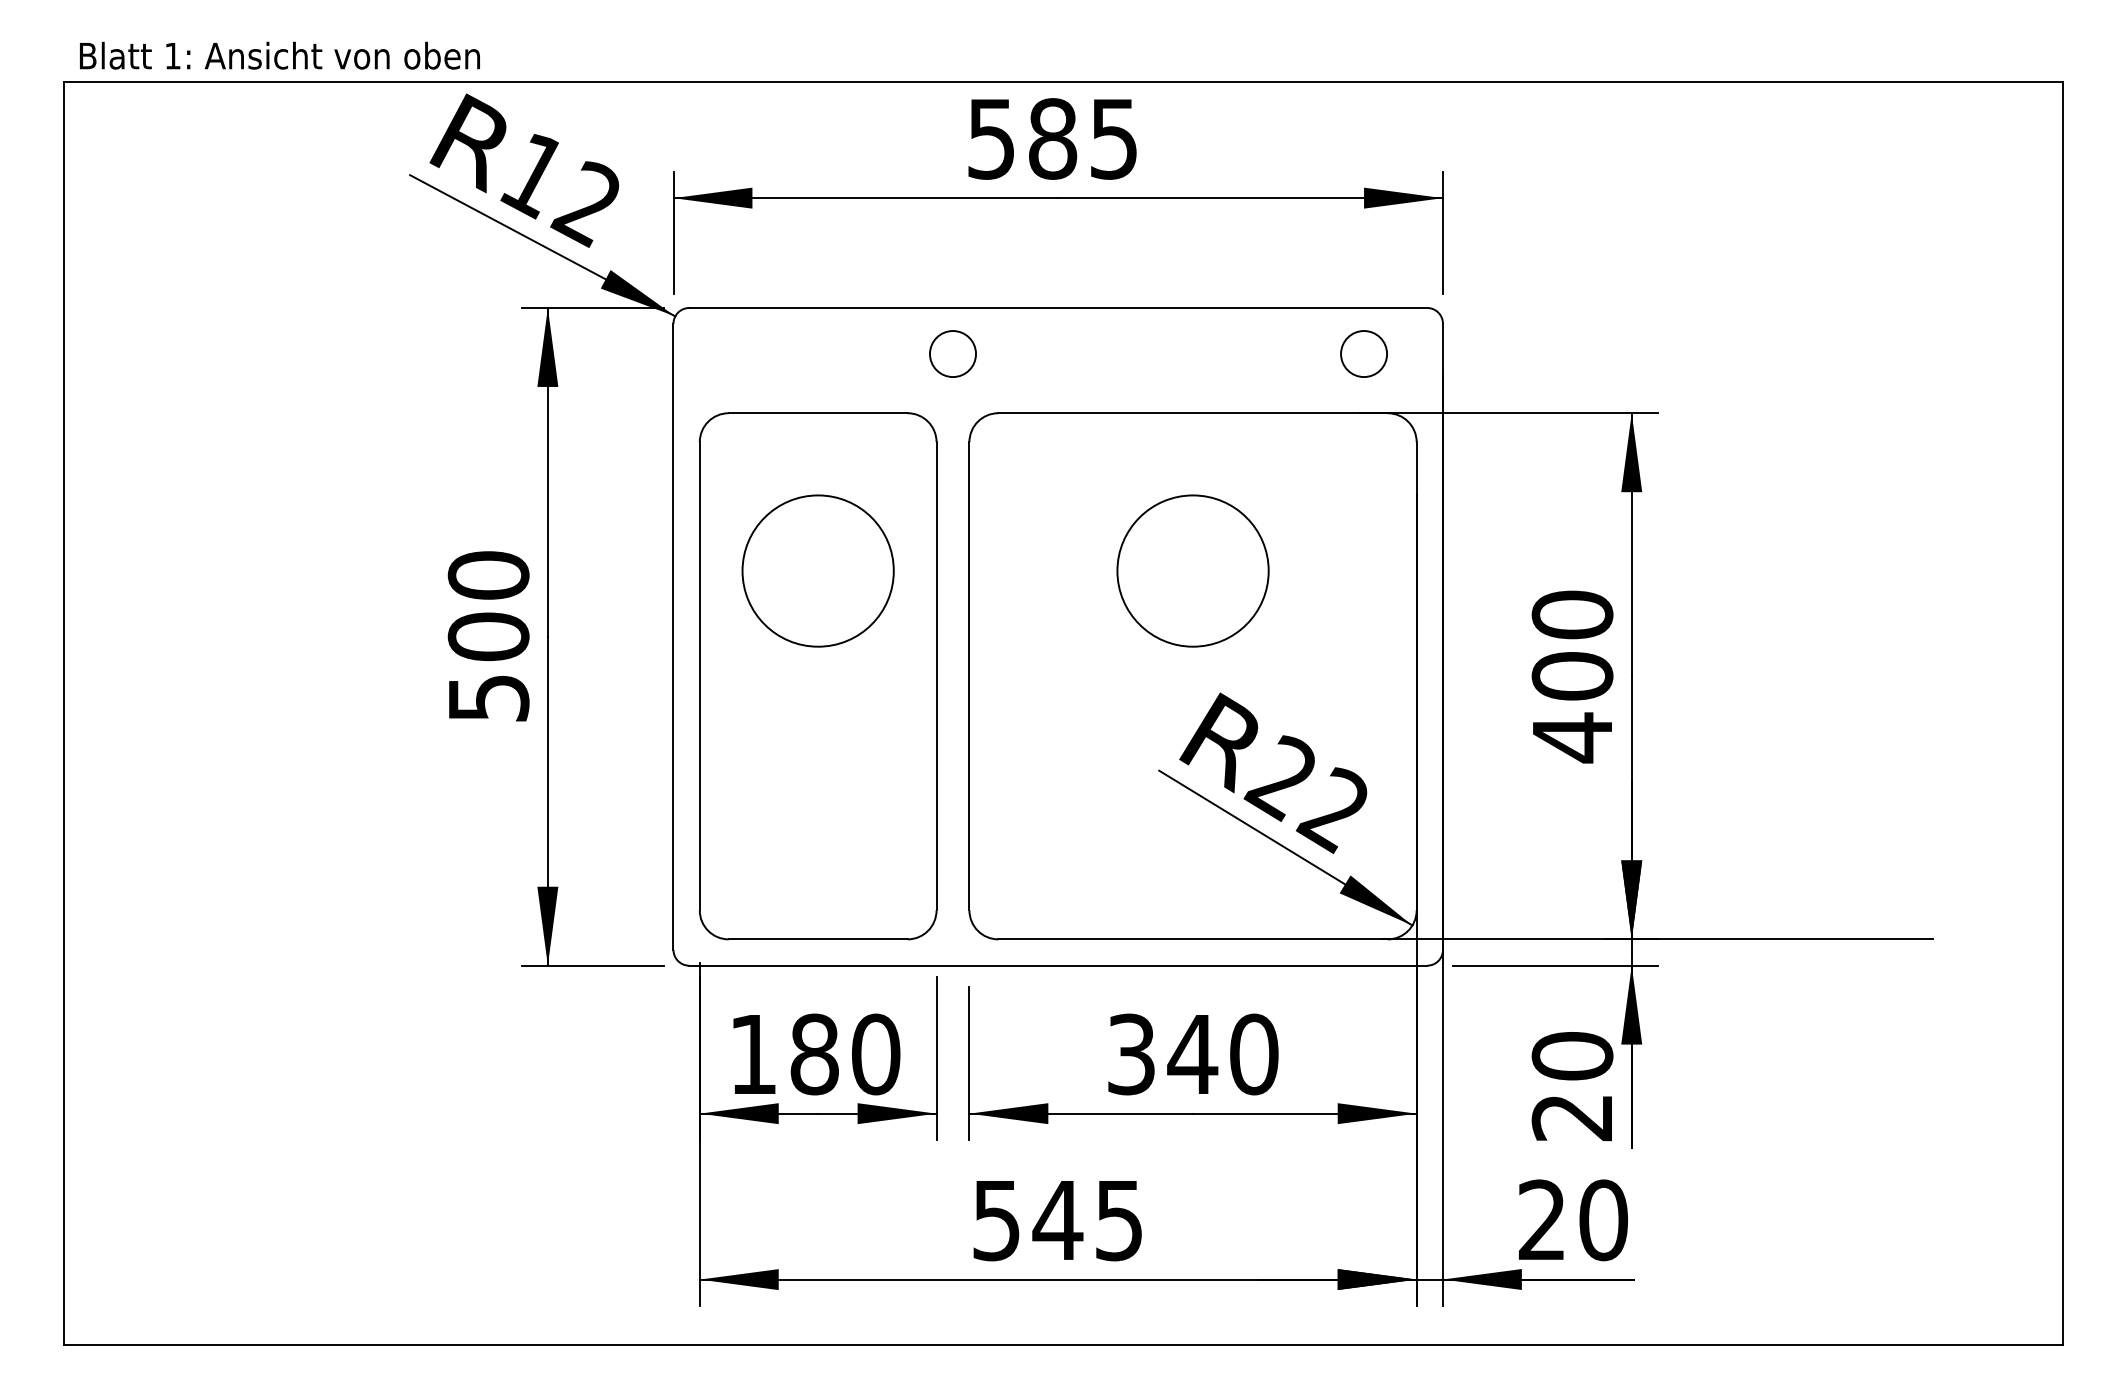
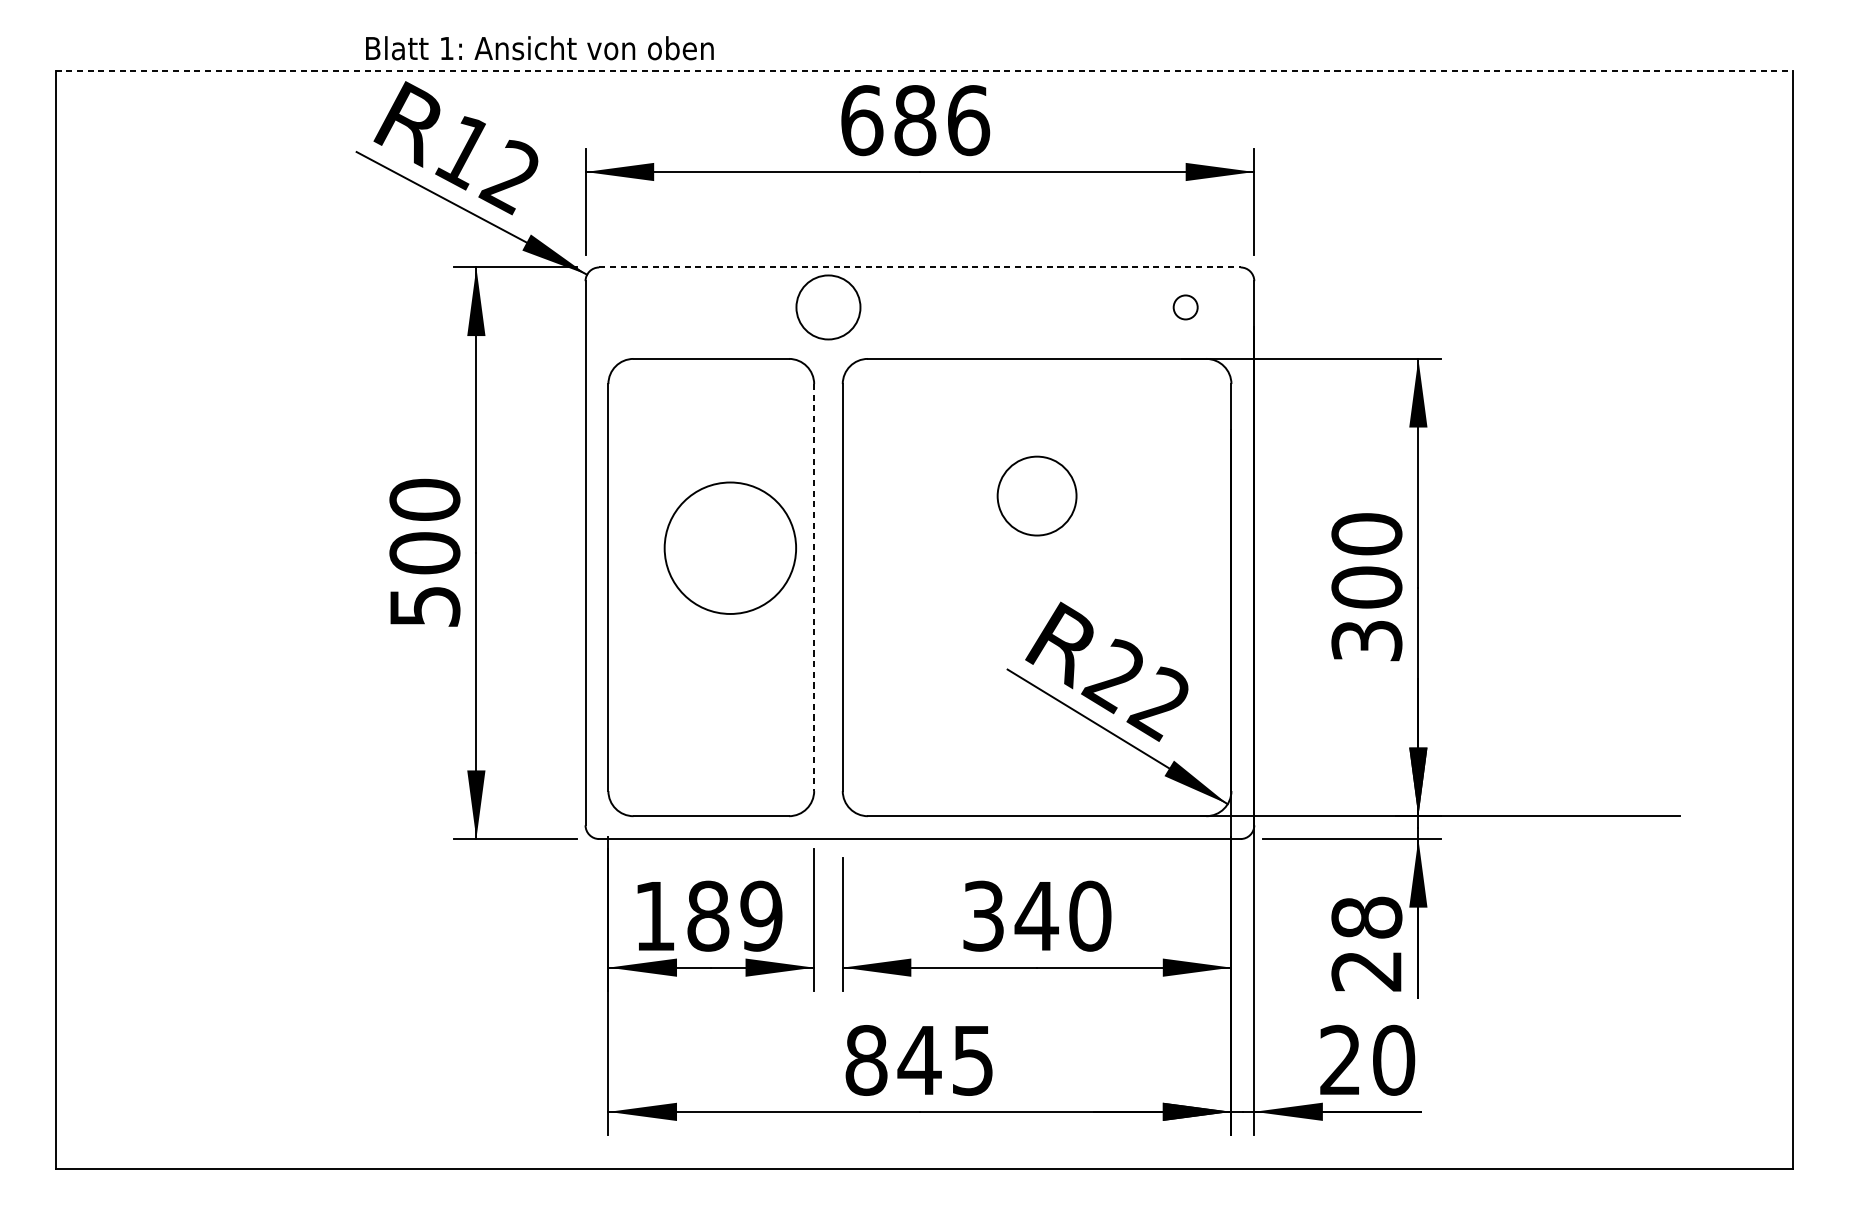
text: (279, 55) -> (539, 48), moved
line: (1063, 82) -> (924, 71), solid -> dashed
text: (1052, 138) -> (914, 120), 585 -> 686
line: (1058, 308) -> (920, 267), solid -> dashed
circle: (1363, 353) -> (1185, 307), size x0.6
circle: (952, 354) -> (828, 307), size x1.6
circle: (817, 570) -> (729, 547), moved
circle: (1192, 570) -> (1036, 495), size x0.6
line: (936, 676) -> (814, 587), solid -> dashed
text: (1572, 737) -> (1366, 640), 400 -> 300
text: (875, 1054) -> (761, 916), 180 -> 189
text: (1572, 1056) -> (1366, 917), 20 -> 28
text: (996, 1220) -> (866, 1060), 545 -> 845

